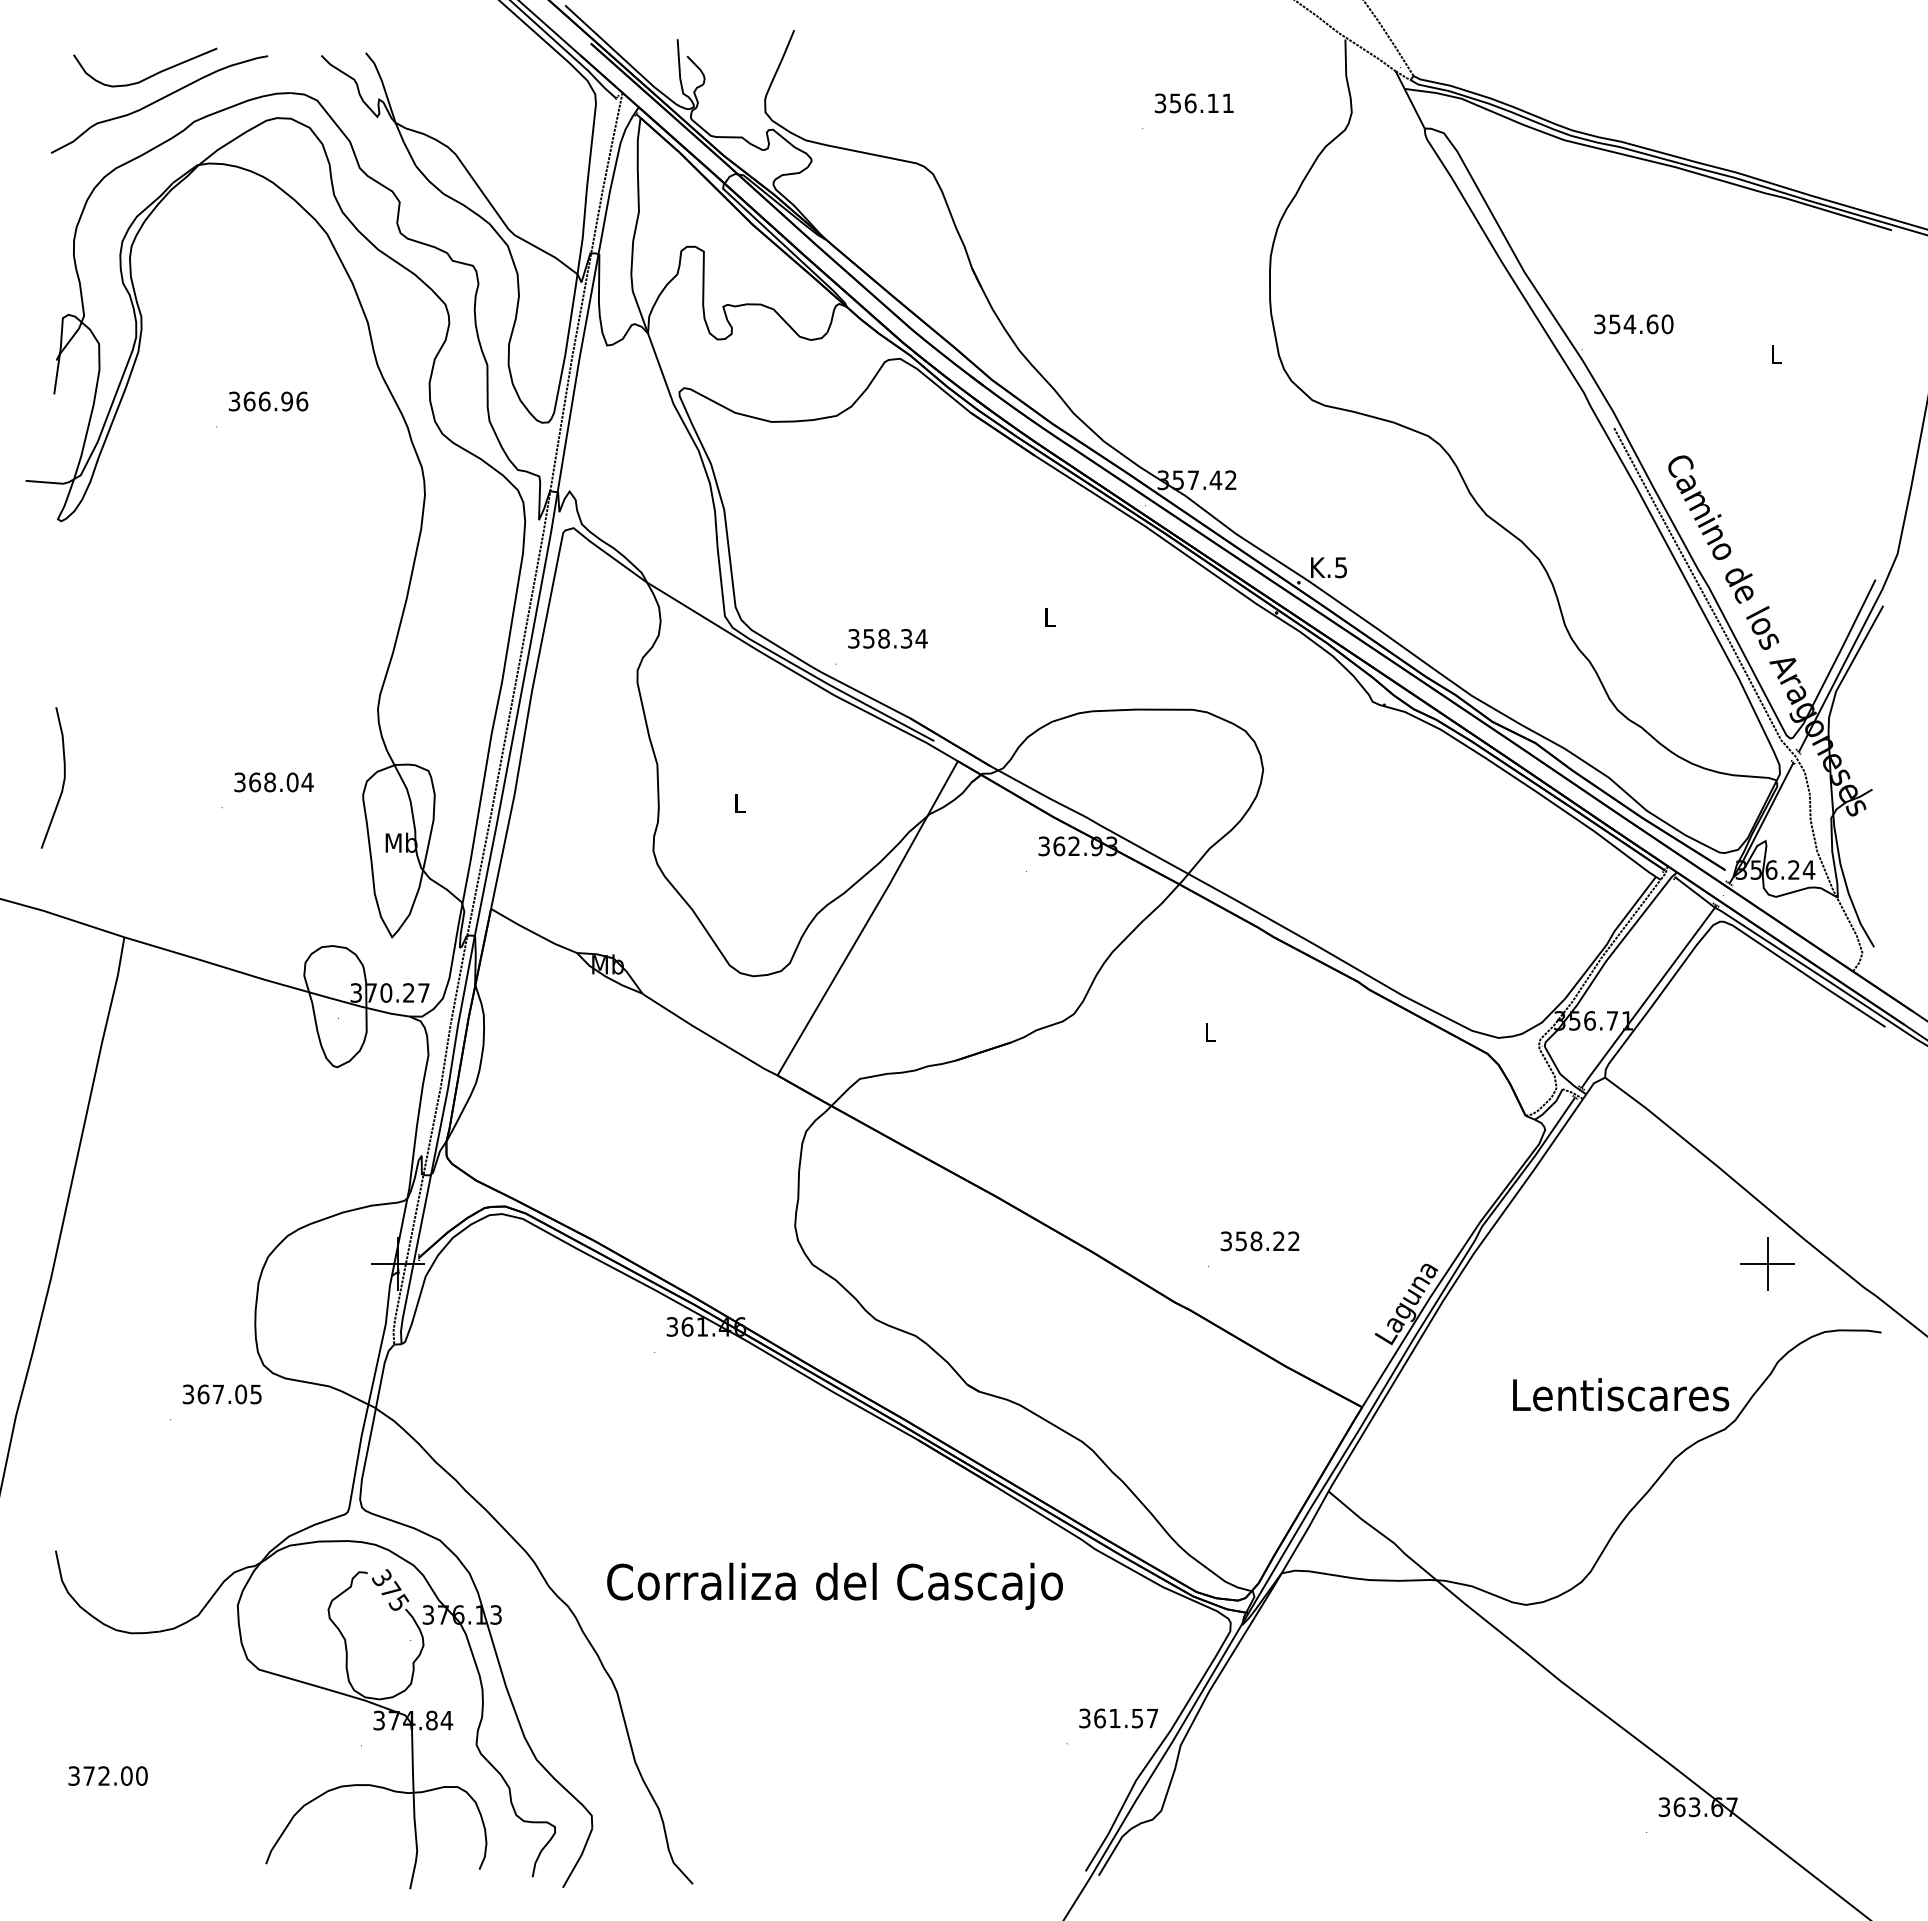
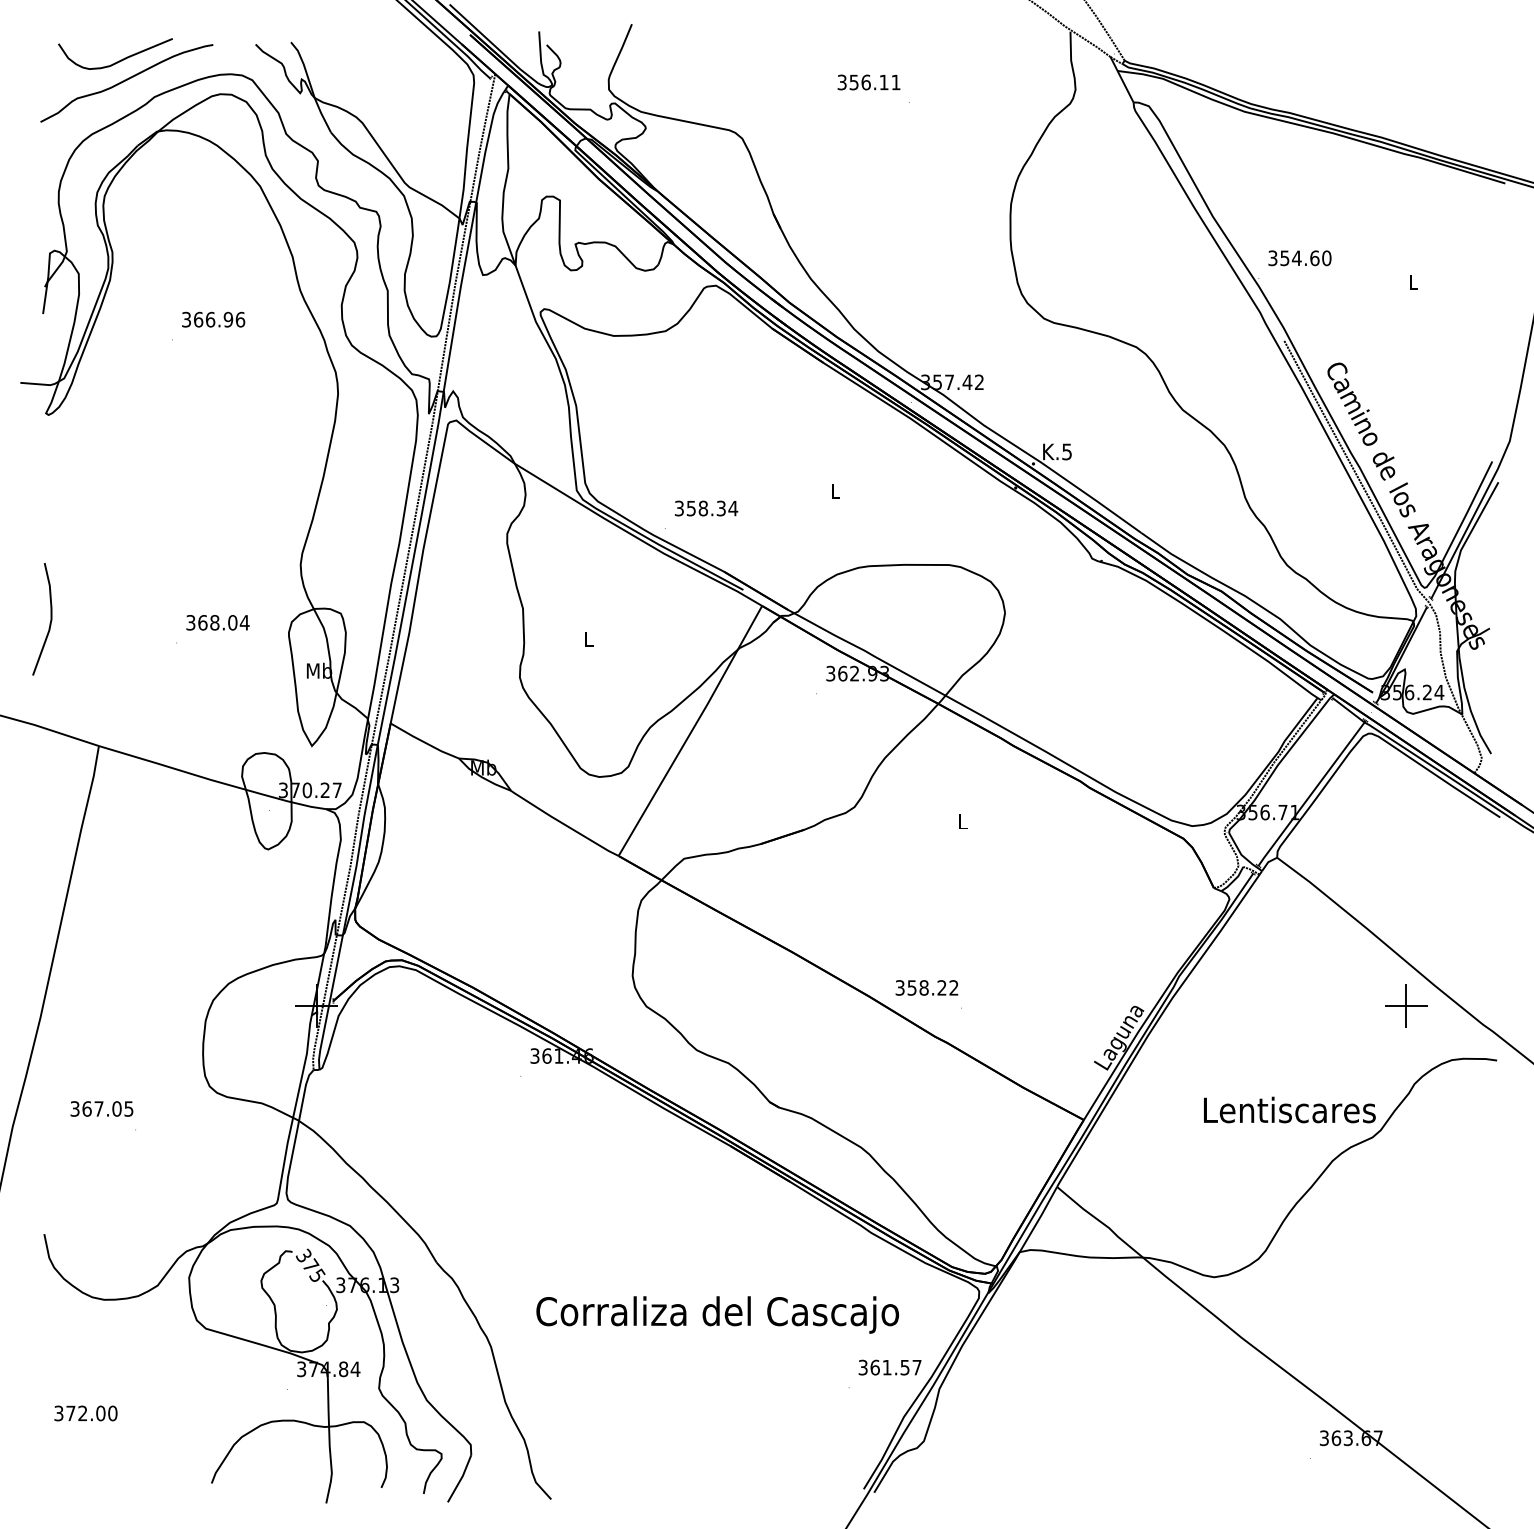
text: (1193, 103) -> (868, 82), moved
text: (1259, 1241) -> (926, 988), moved
text: (221, 1394) -> (101, 1109), moved
text: (834, 1585) -> (717, 1314), moved

